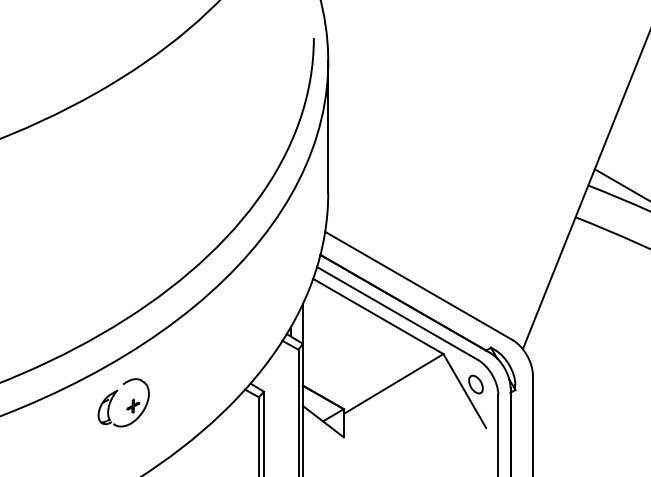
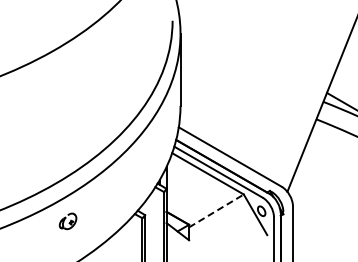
line: (393, 383) -> (216, 210), solid -> dashed
part: (122, 403) -> (67, 221), size x0.6

